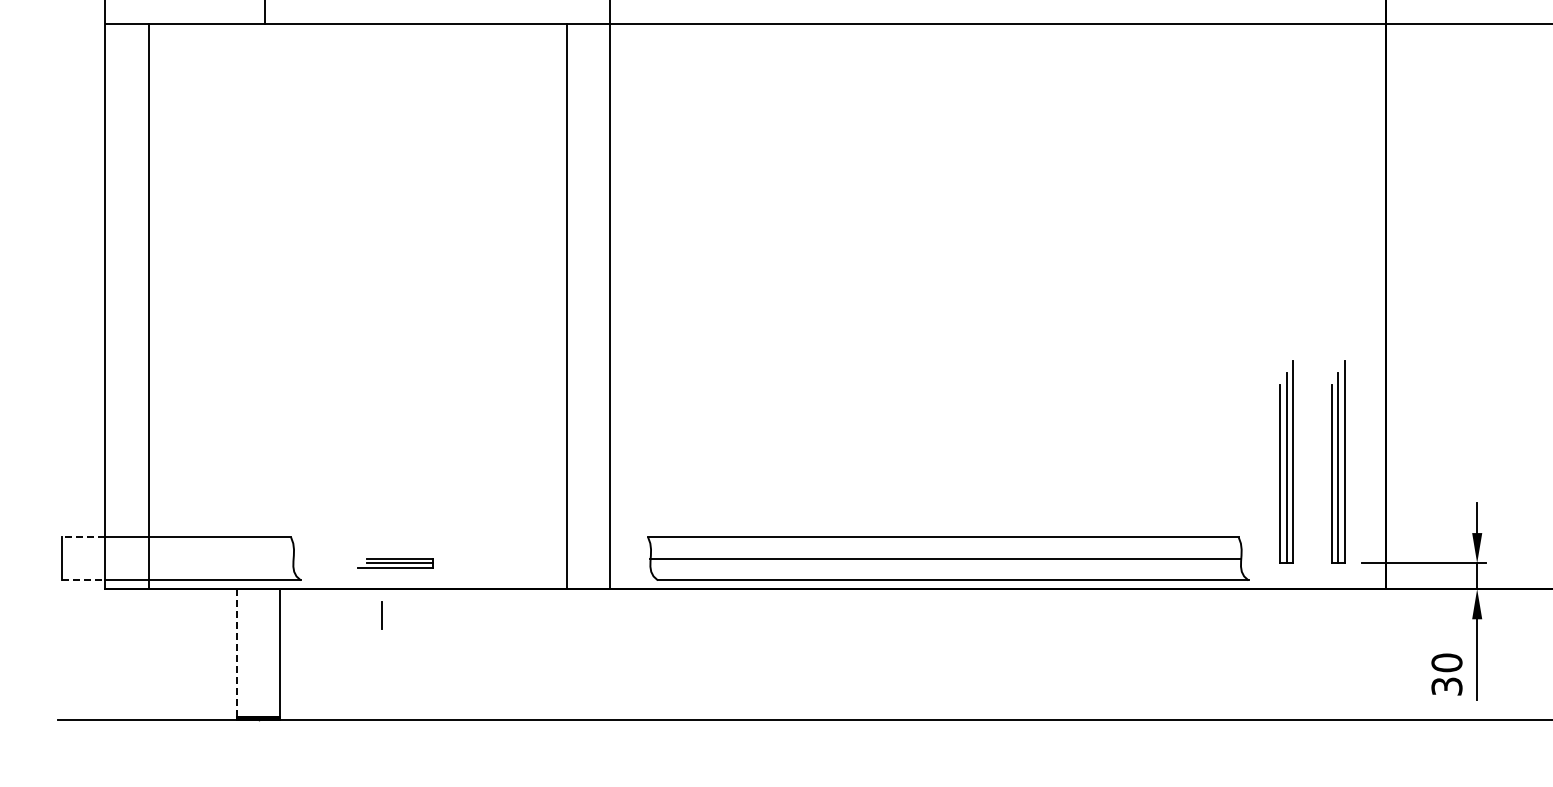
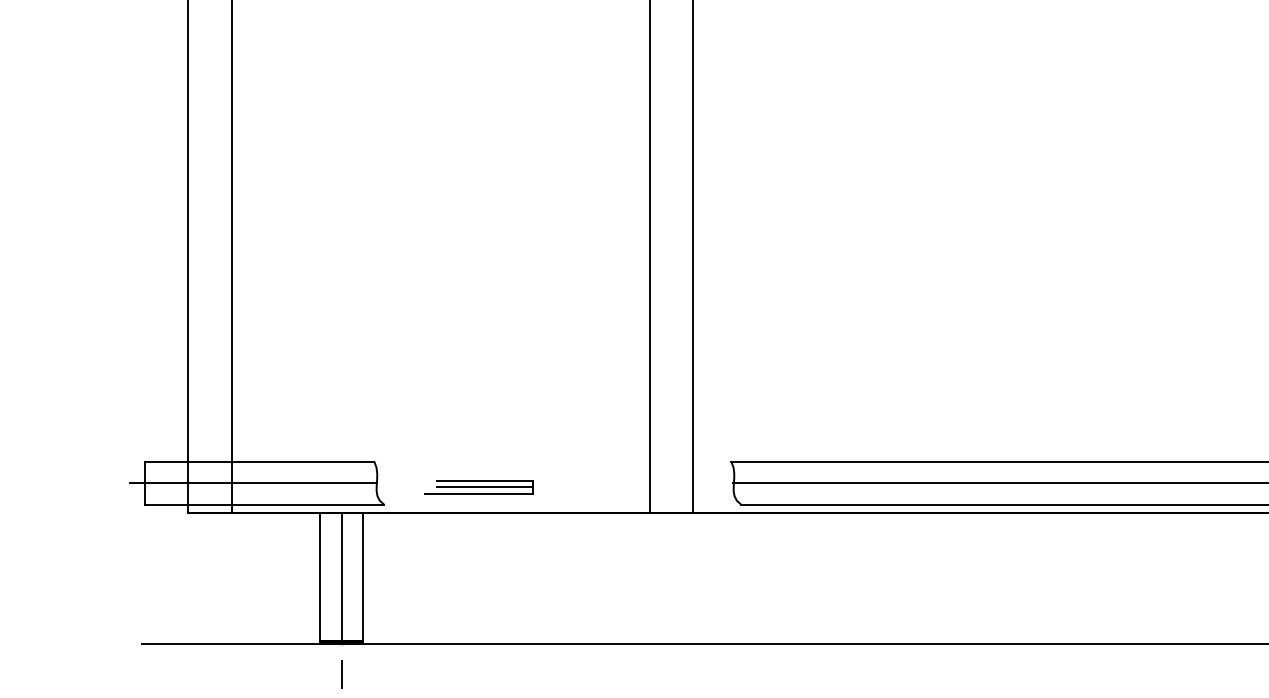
line: (83, 537) -> (166, 461), dashed -> solid
line: (169, 558) -> (252, 482), added
part: (395, 563) -> (478, 487), size x1.43
line: (83, 580) -> (166, 504), dashed -> solid
line: (381, 615) -> (341, 674), moved
line: (236, 654) -> (319, 578), dashed -> solid
line: (258, 655) -> (341, 579), added

